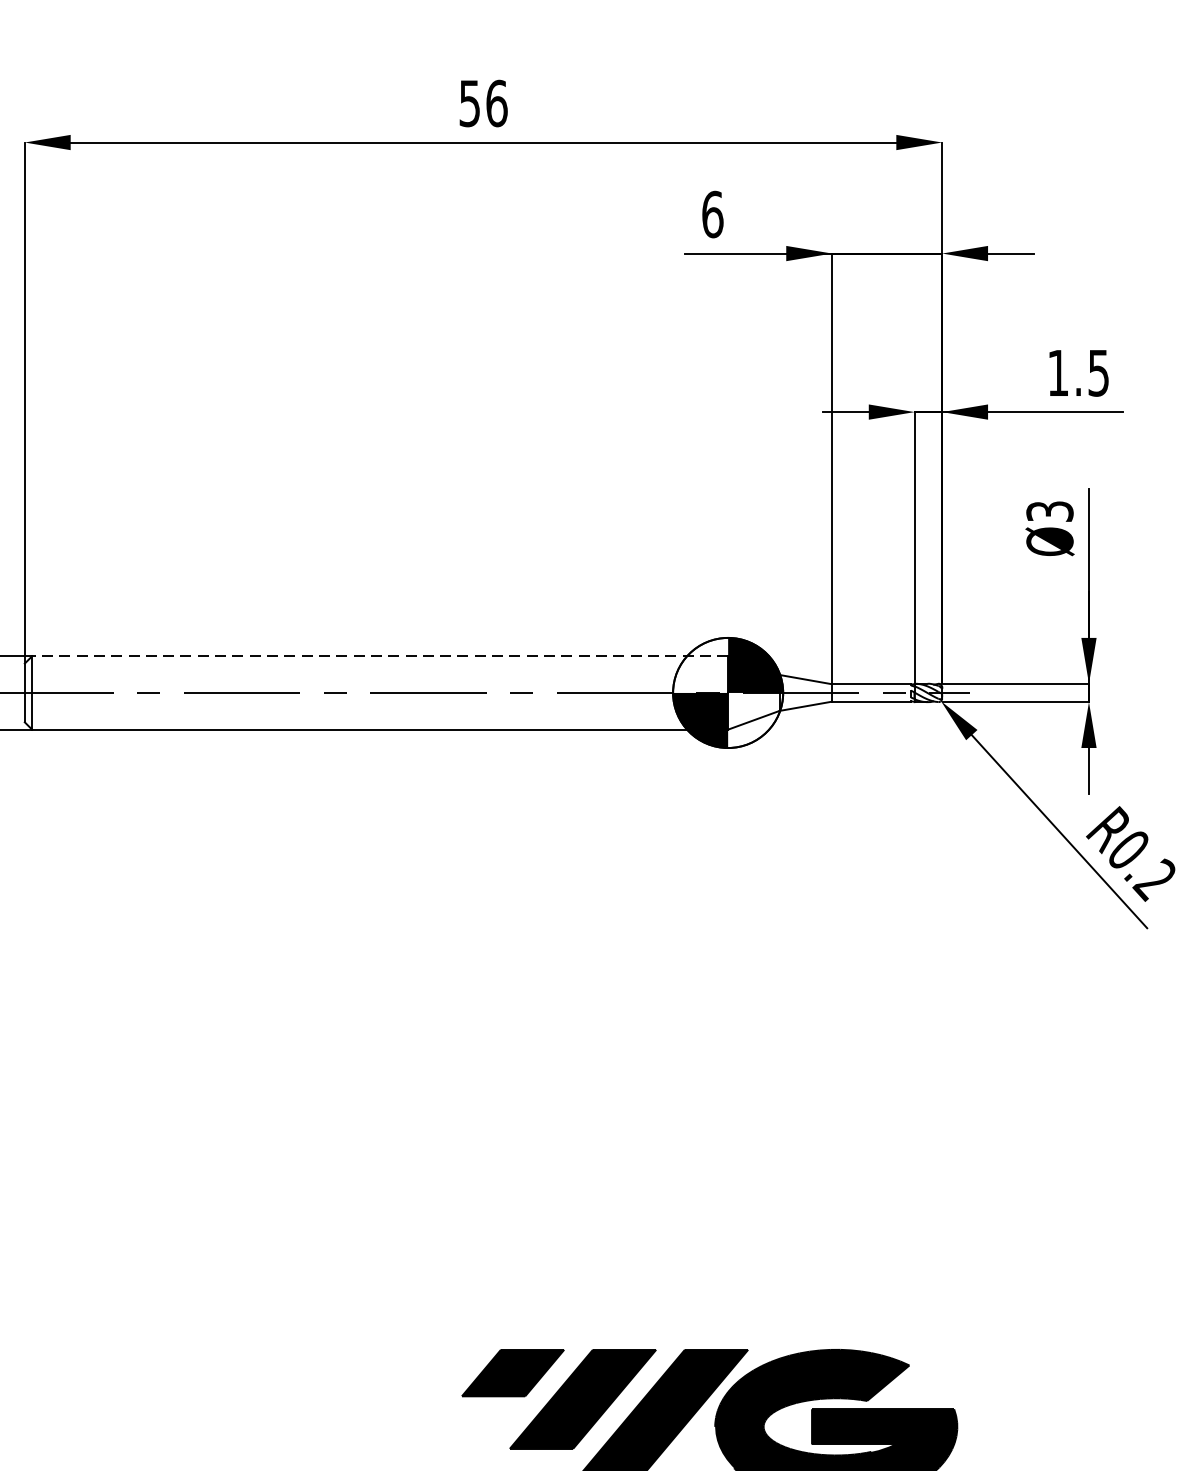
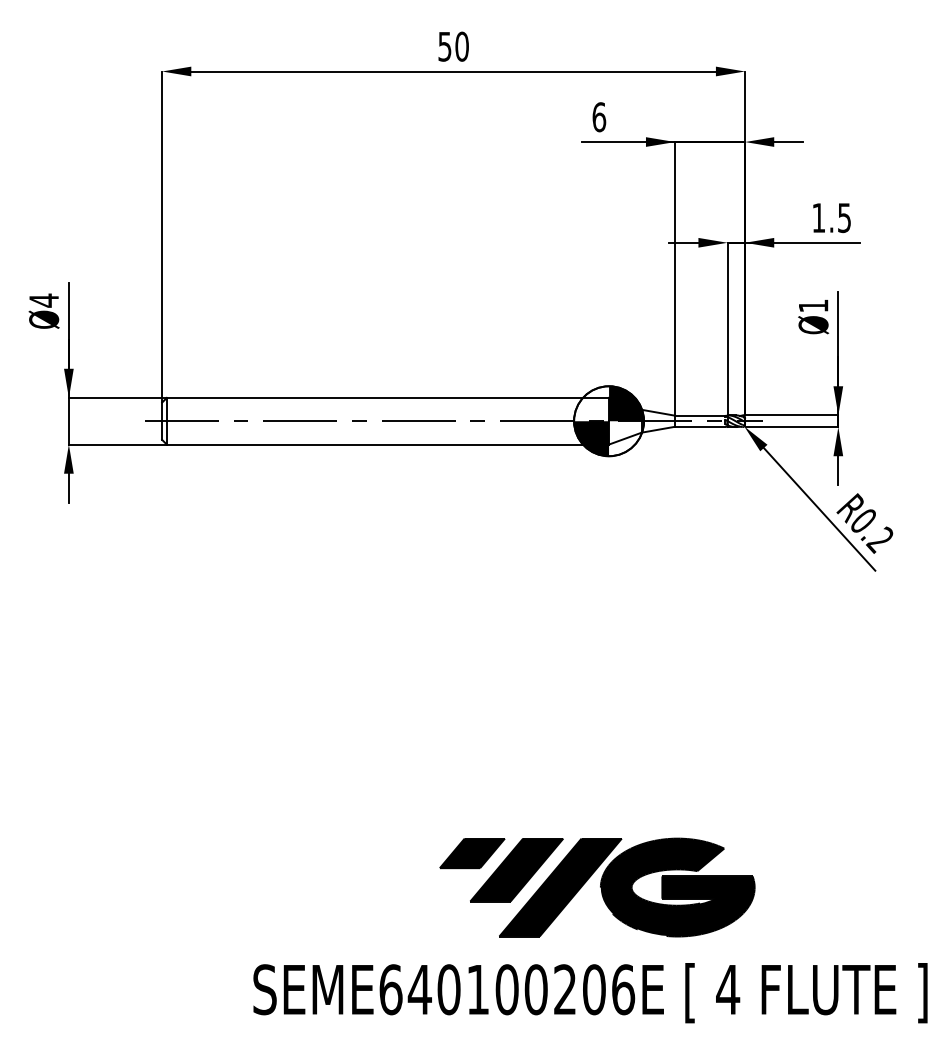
text: (495, 103) -> (461, 46), 56 -> 50
text: (1049, 510) -> (813, 305), Ø3 -> Ø1
line: (379, 655) -> (387, 397), dashed -> solid

